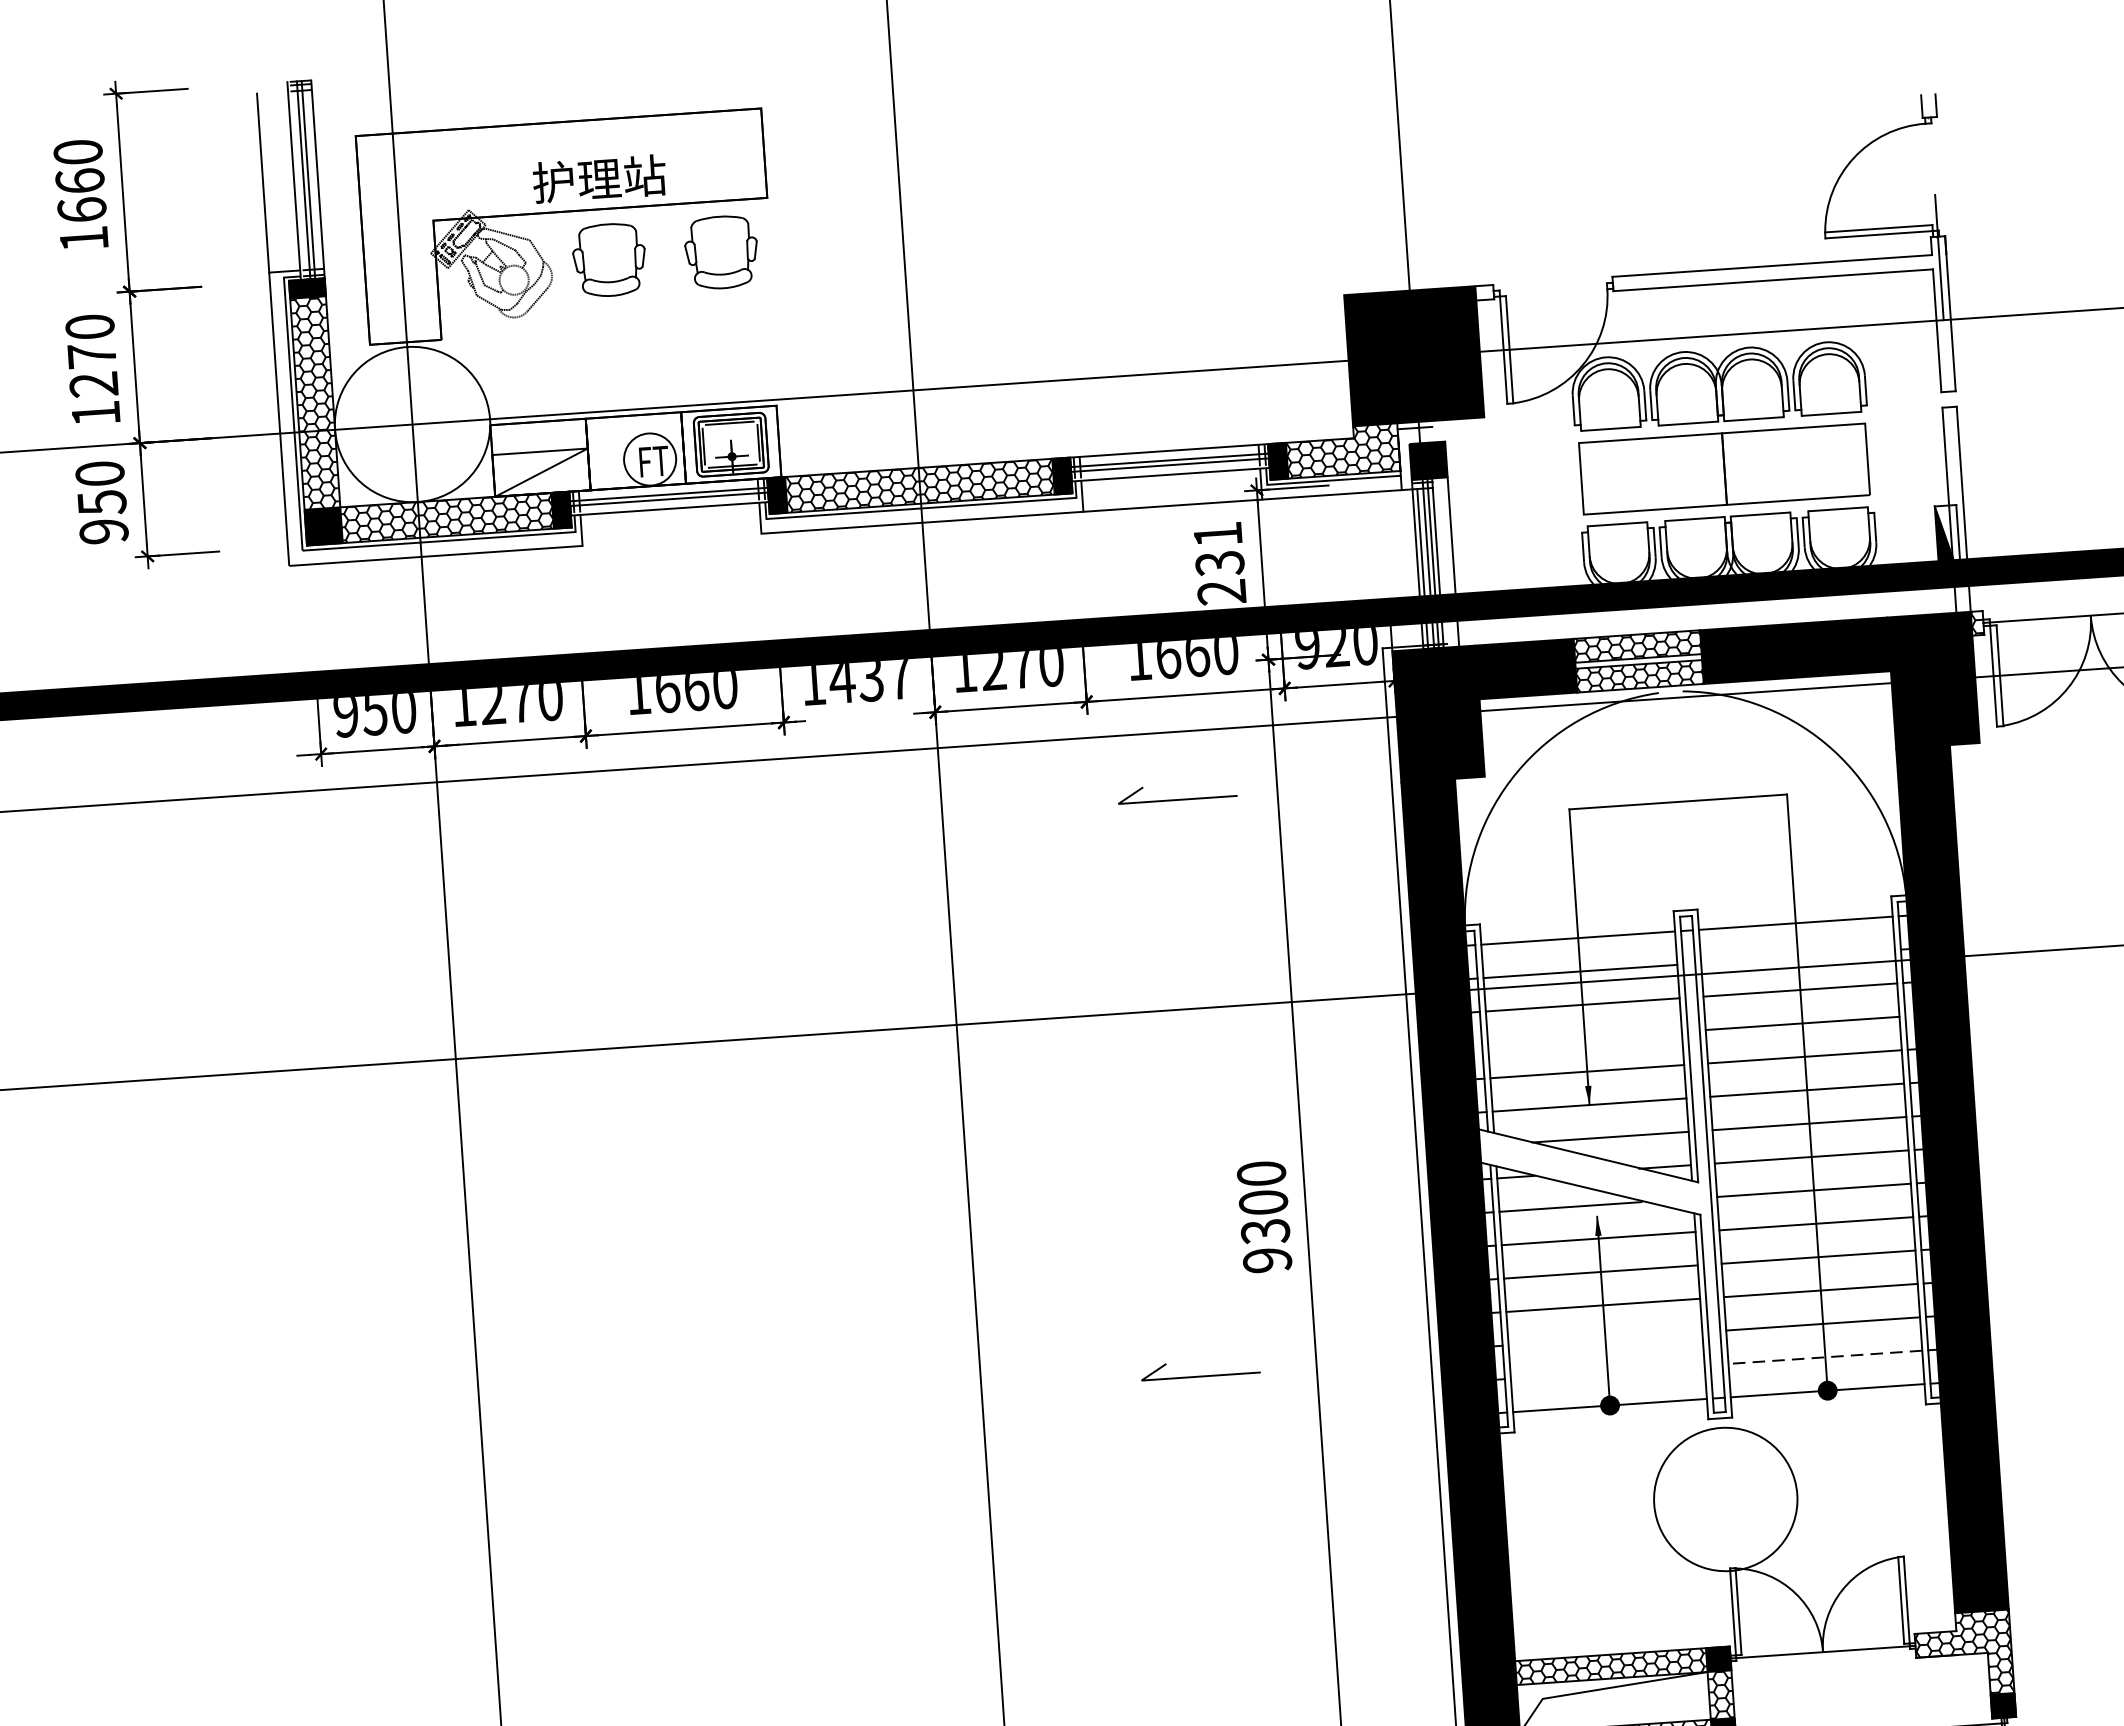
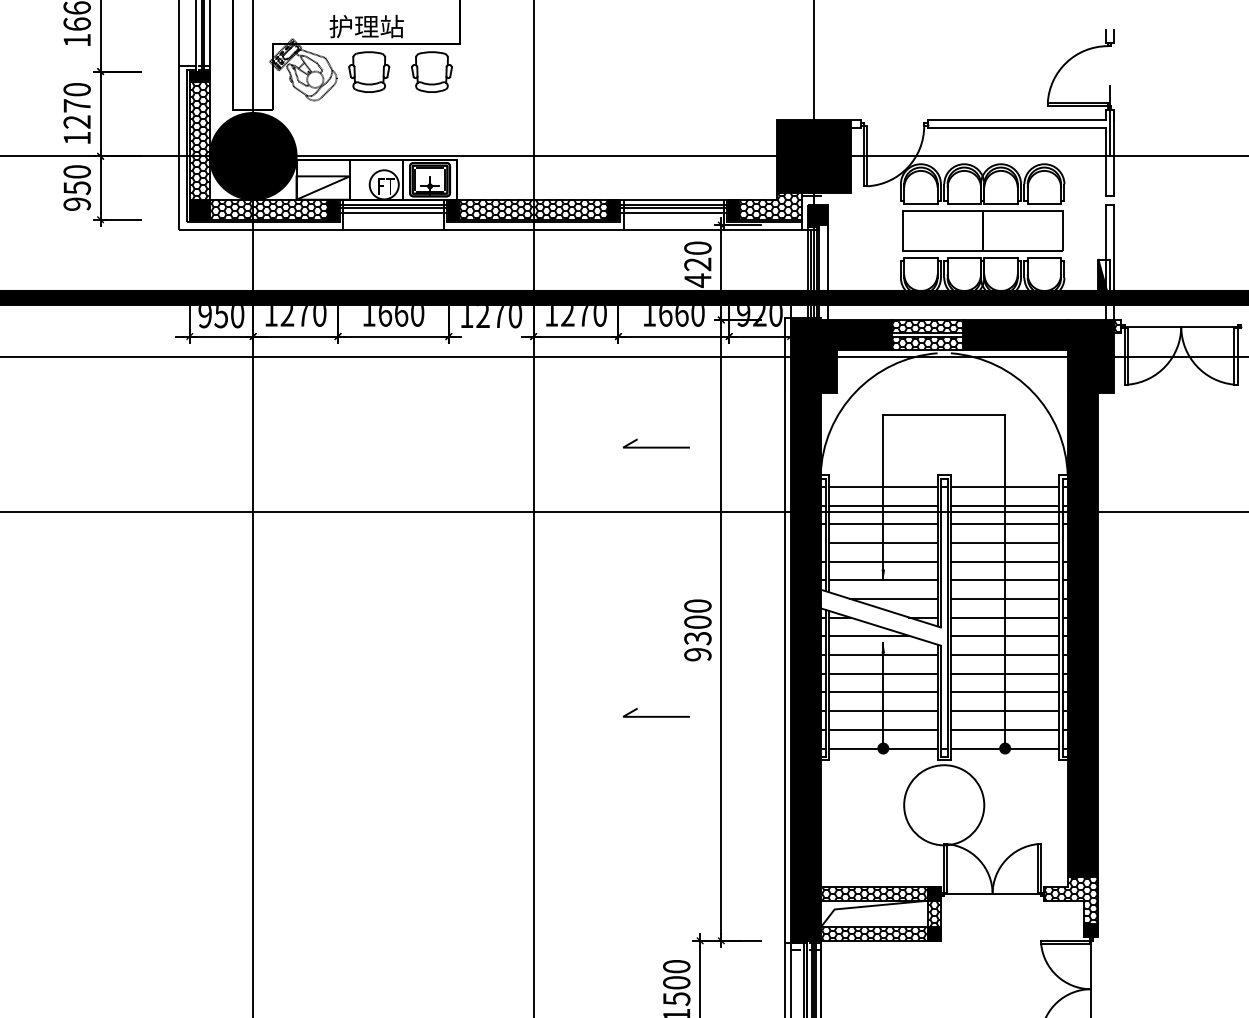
fill: (411, 423) -> (252, 155), added
line: (673, 539) -> (394, 230), added
text: (1219, 563) -> (697, 264), 1231 -> 1420
text: (870, 682) -> (498, 317), 1437 -> 1270
line: (1176, 798) -> (655, 446), moved
line: (1796, 956) -> (1004, 505), added
line: (1585, 1037) -> (883, 542), added
line: (1605, 1339) -> (883, 711), added
line: (1824, 1356) -> (1004, 729), dashed -> solid
line: (1608, 1371) -> (883, 729), added

